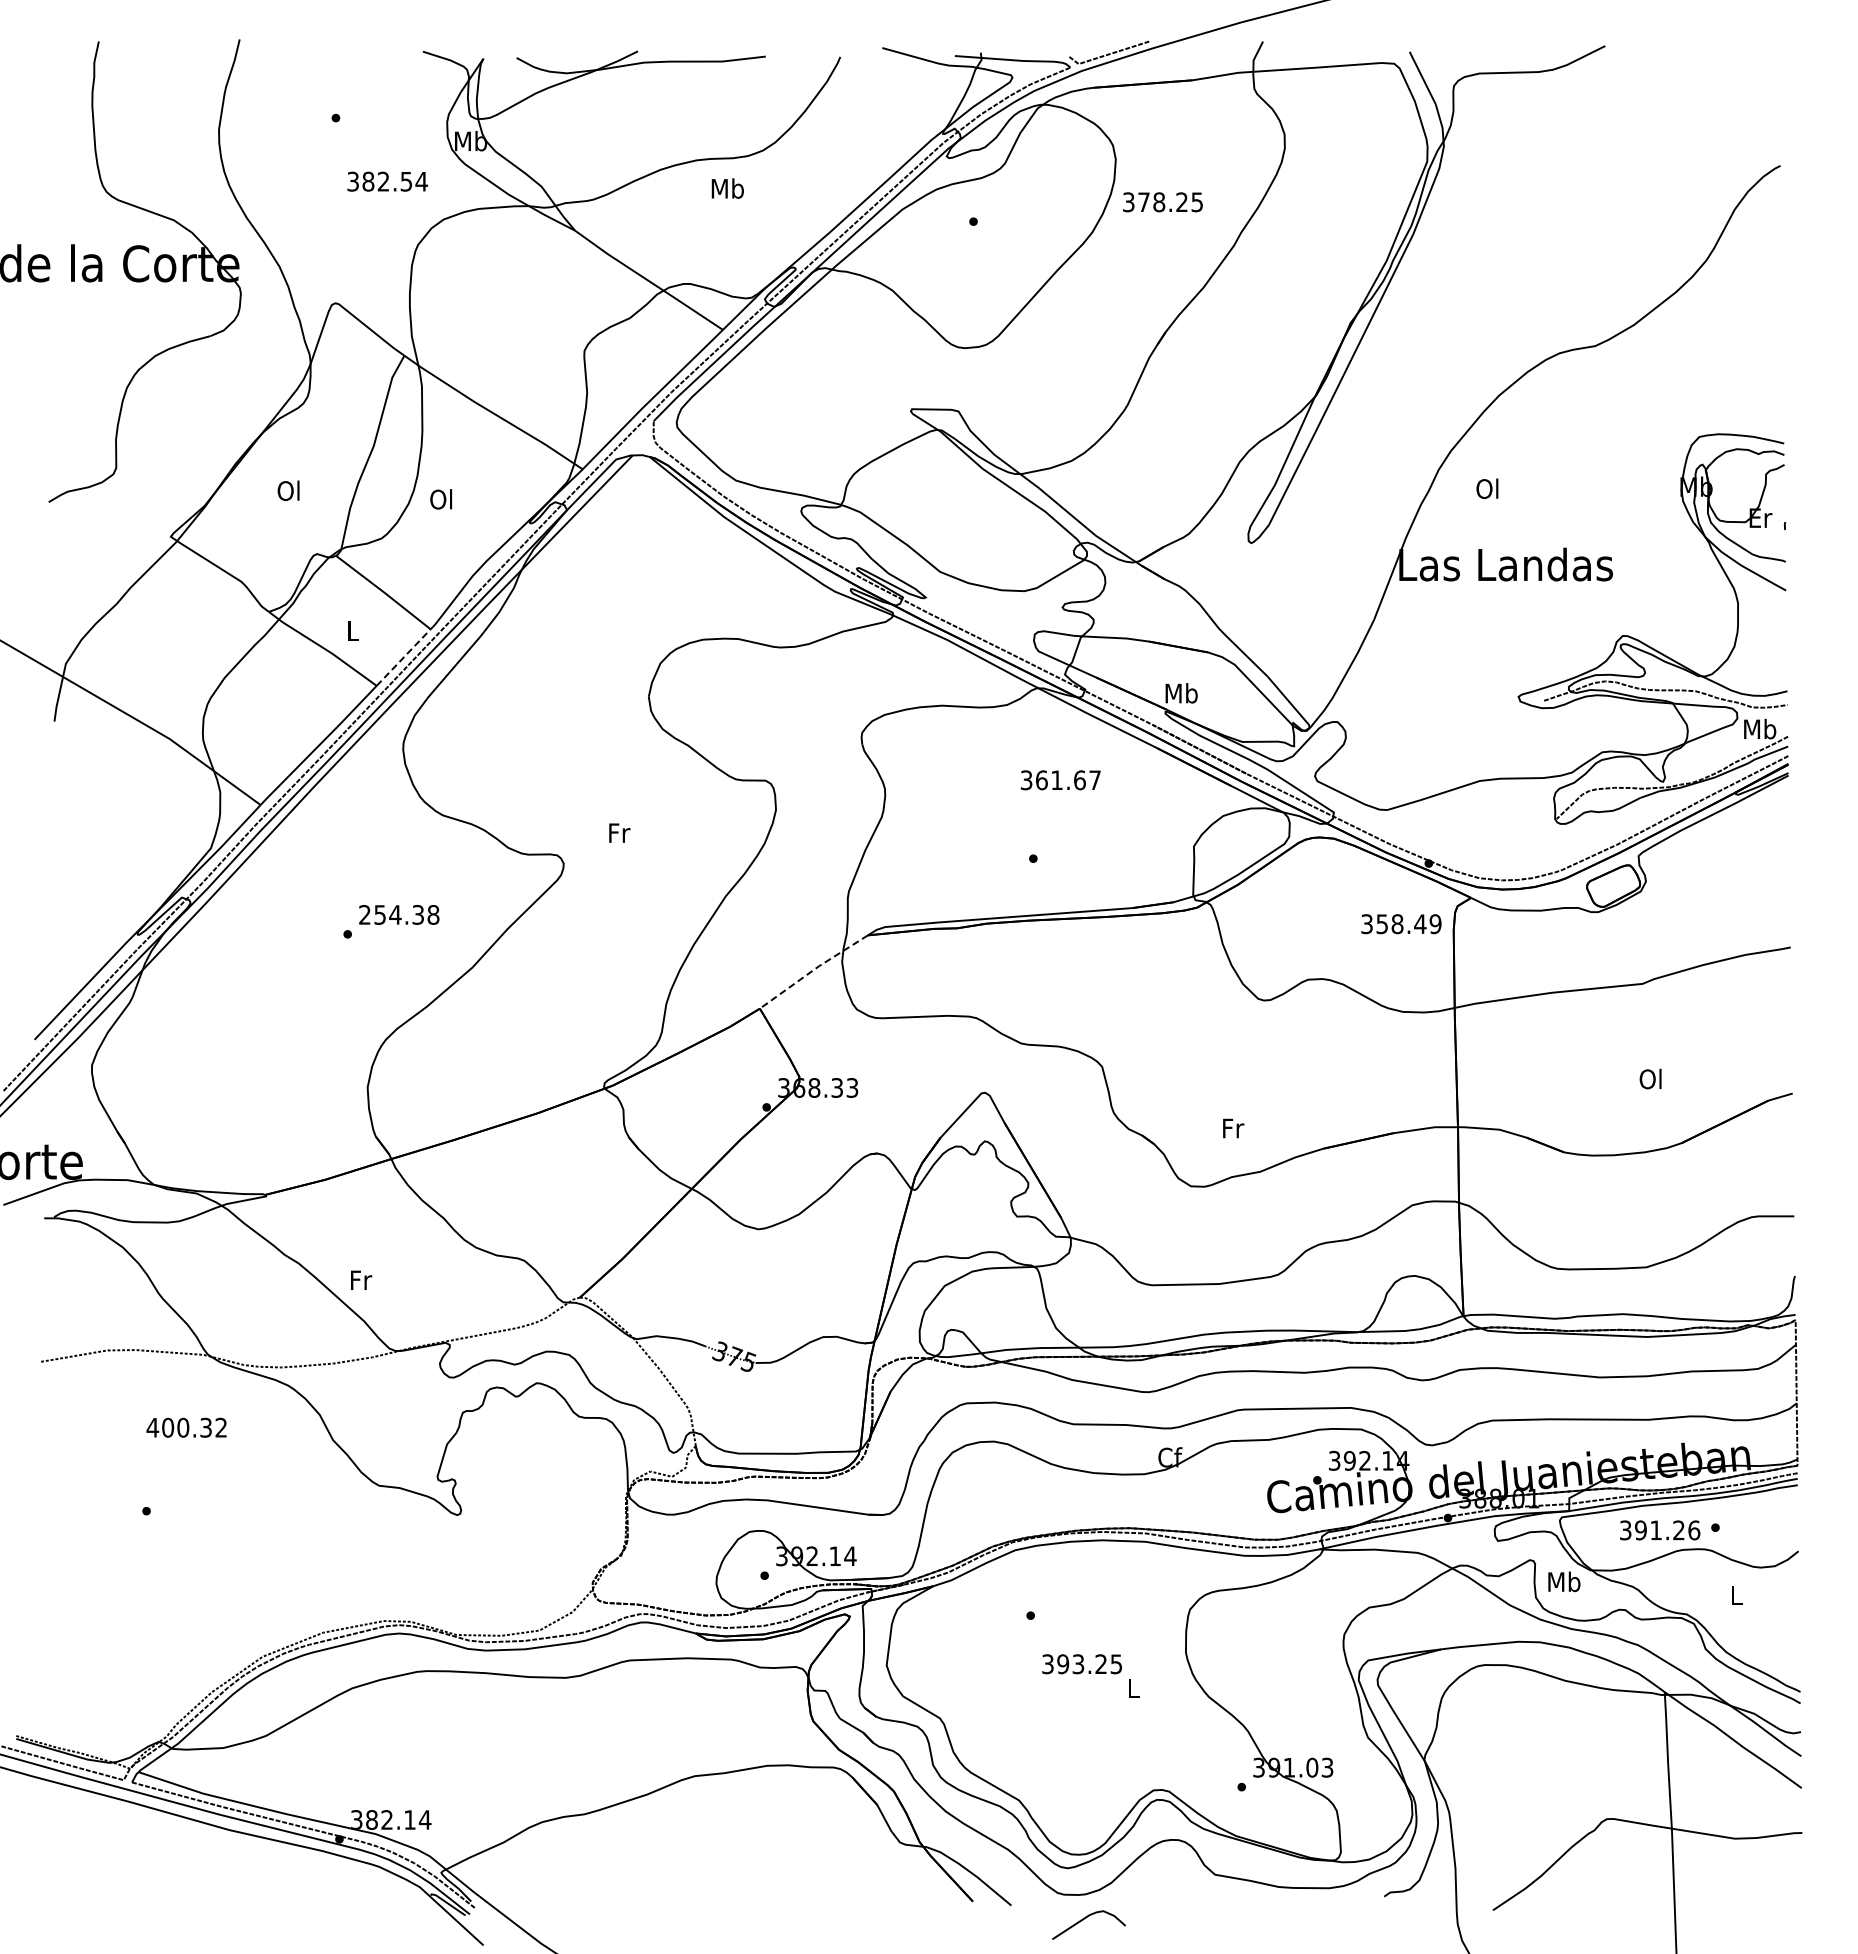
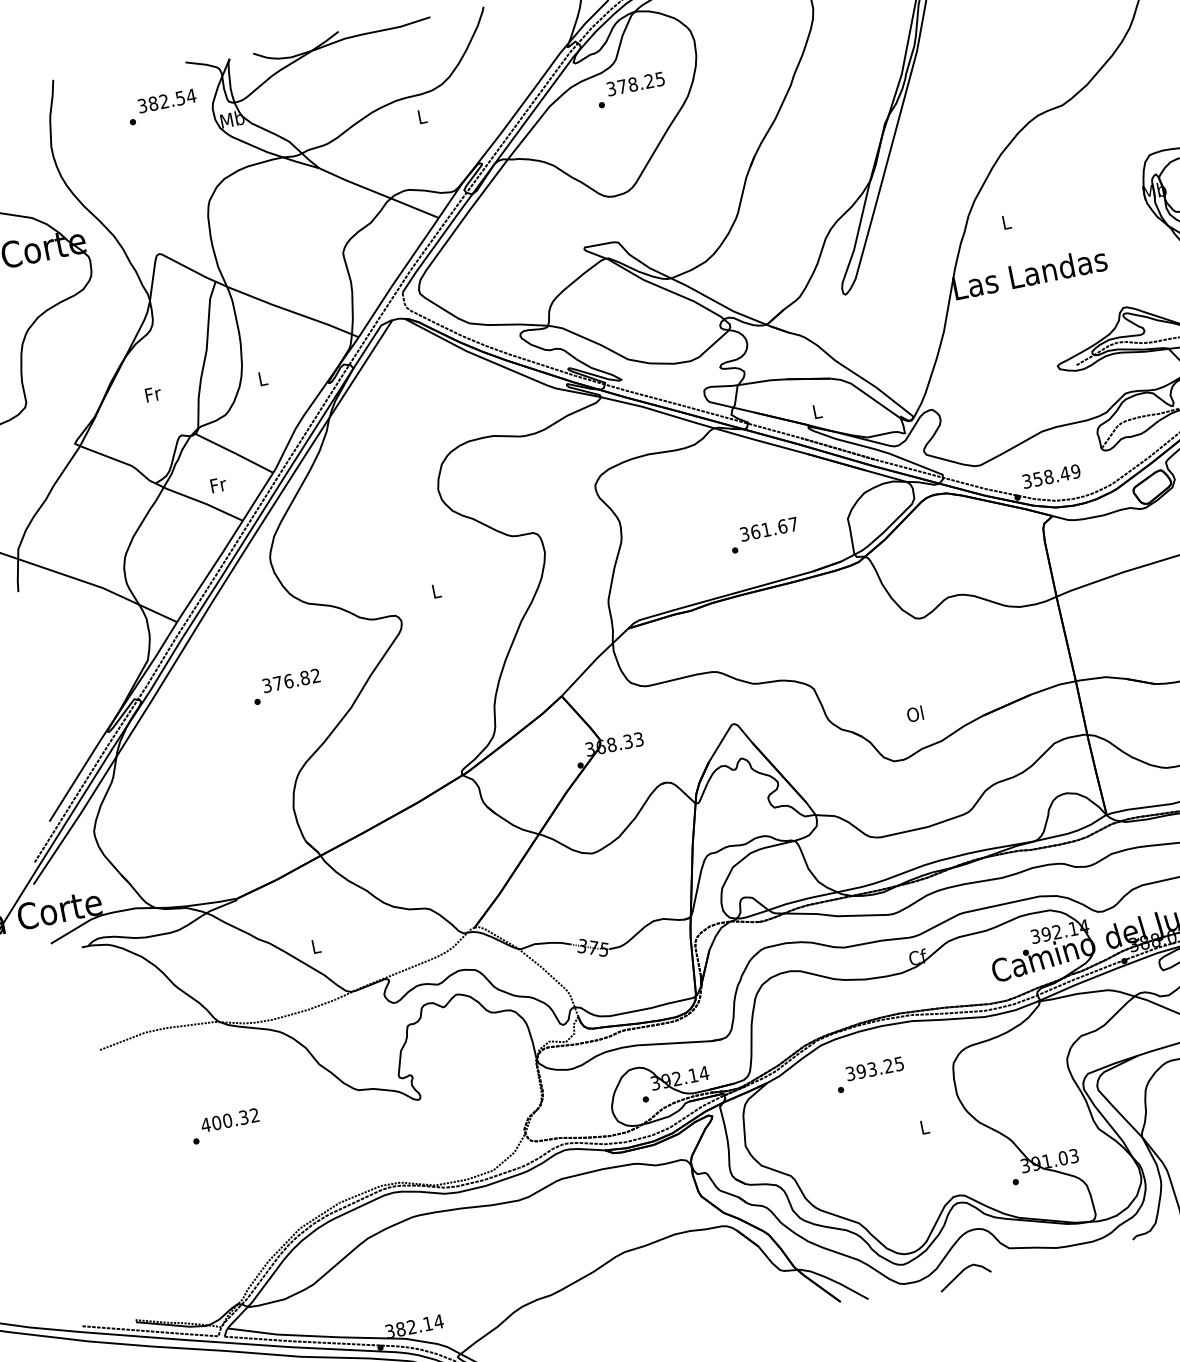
text: (387, 181) -> (166, 100), moved
text: (727, 188) -> (421, 116), Mb -> L
text: (1162, 202) -> (635, 84), moved
text: (1487, 488) -> (1005, 222), Ol -> L
text: (288, 490) -> (152, 394), Ol -> Fr
text: (441, 499) -> (262, 378), Ol -> L
text: (353, 630) -> (218, 484), L -> Fr
line: (404, 657) -> (258, 496), dashed -> solid
text: (1181, 693) -> (817, 411), Mb -> L
text: (1060, 780) -> (768, 529), moved
text: (619, 832) -> (436, 590), Fr -> L
text: (399, 914) -> (291, 680), 254.38 -> 376.82
text: (1401, 924) -> (1051, 476), moved
line: (812, 970) -> (593, 661), dashed -> solid
text: (1232, 1128) -> (915, 714), Fr -> Ol
text: (361, 1279) -> (316, 945), Fr -> L
text: (186, 1427) -> (229, 1120), moved
text: (1081, 1664) -> (874, 1069), moved
curve: (1086, 1918) -> (962, 1272), moved

